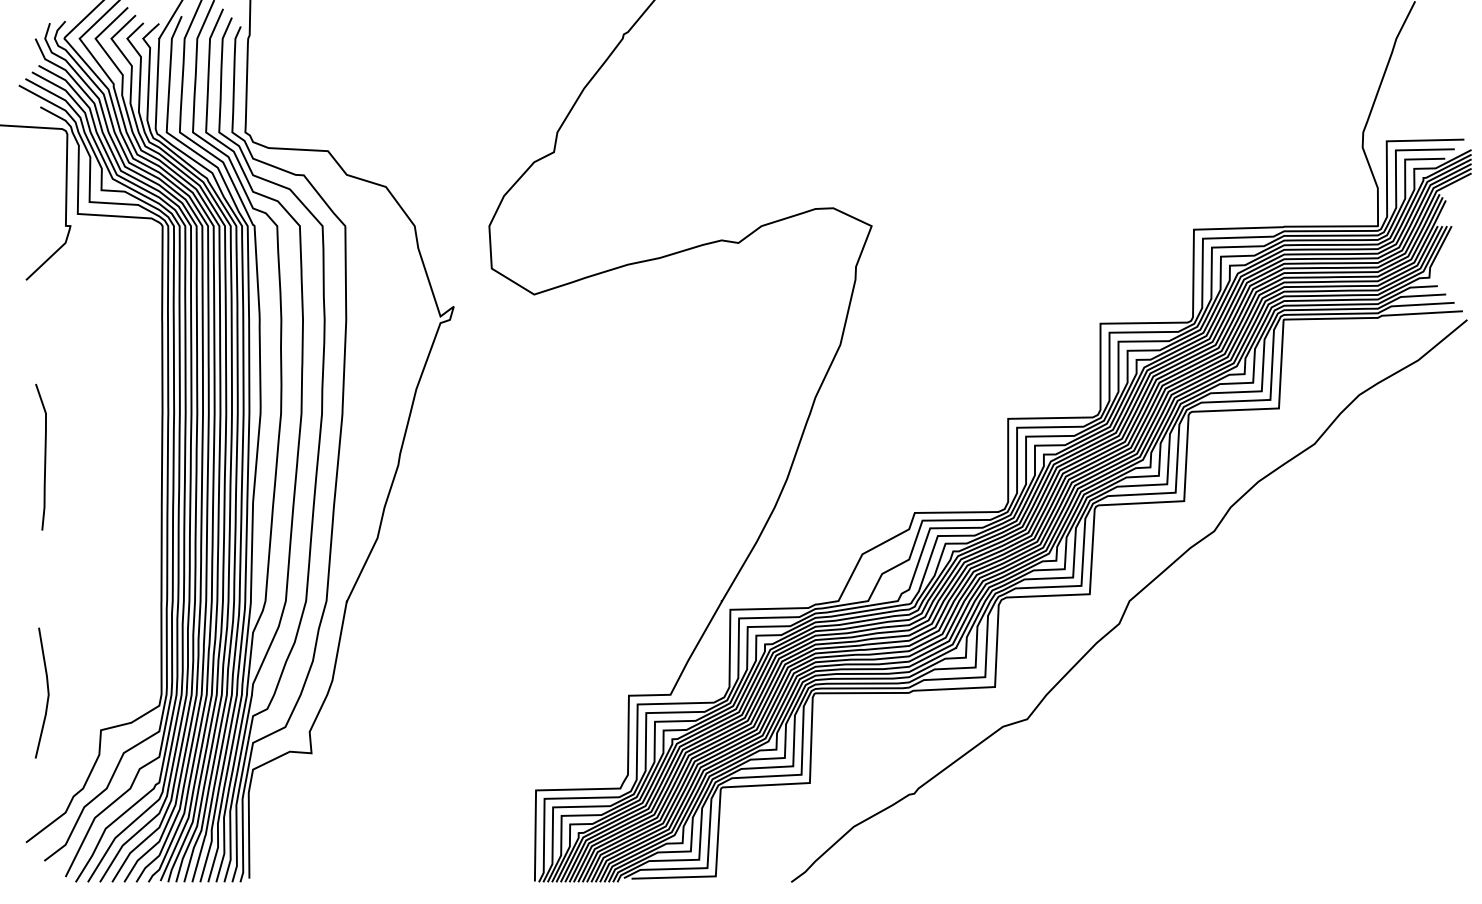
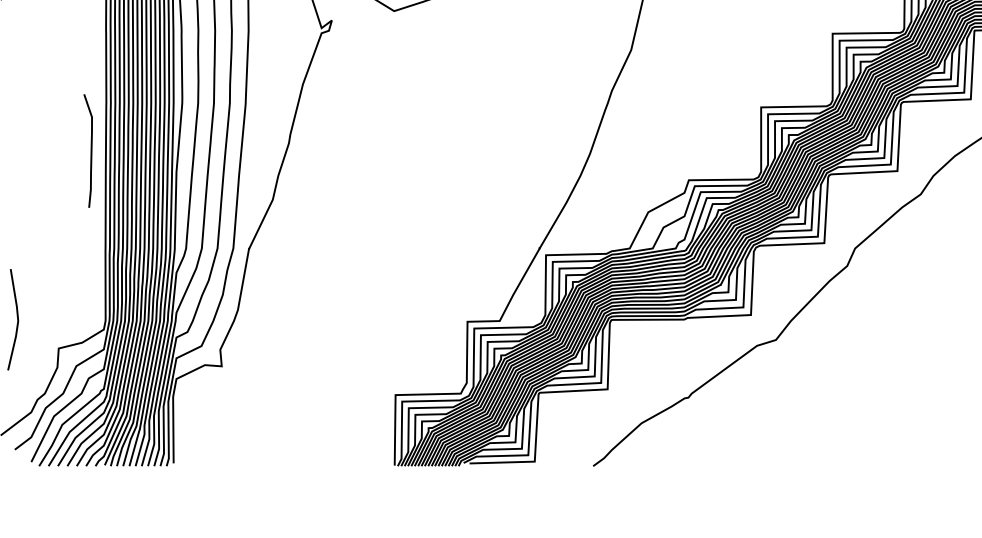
curve: (44, 456) -> (90, 150), moved

